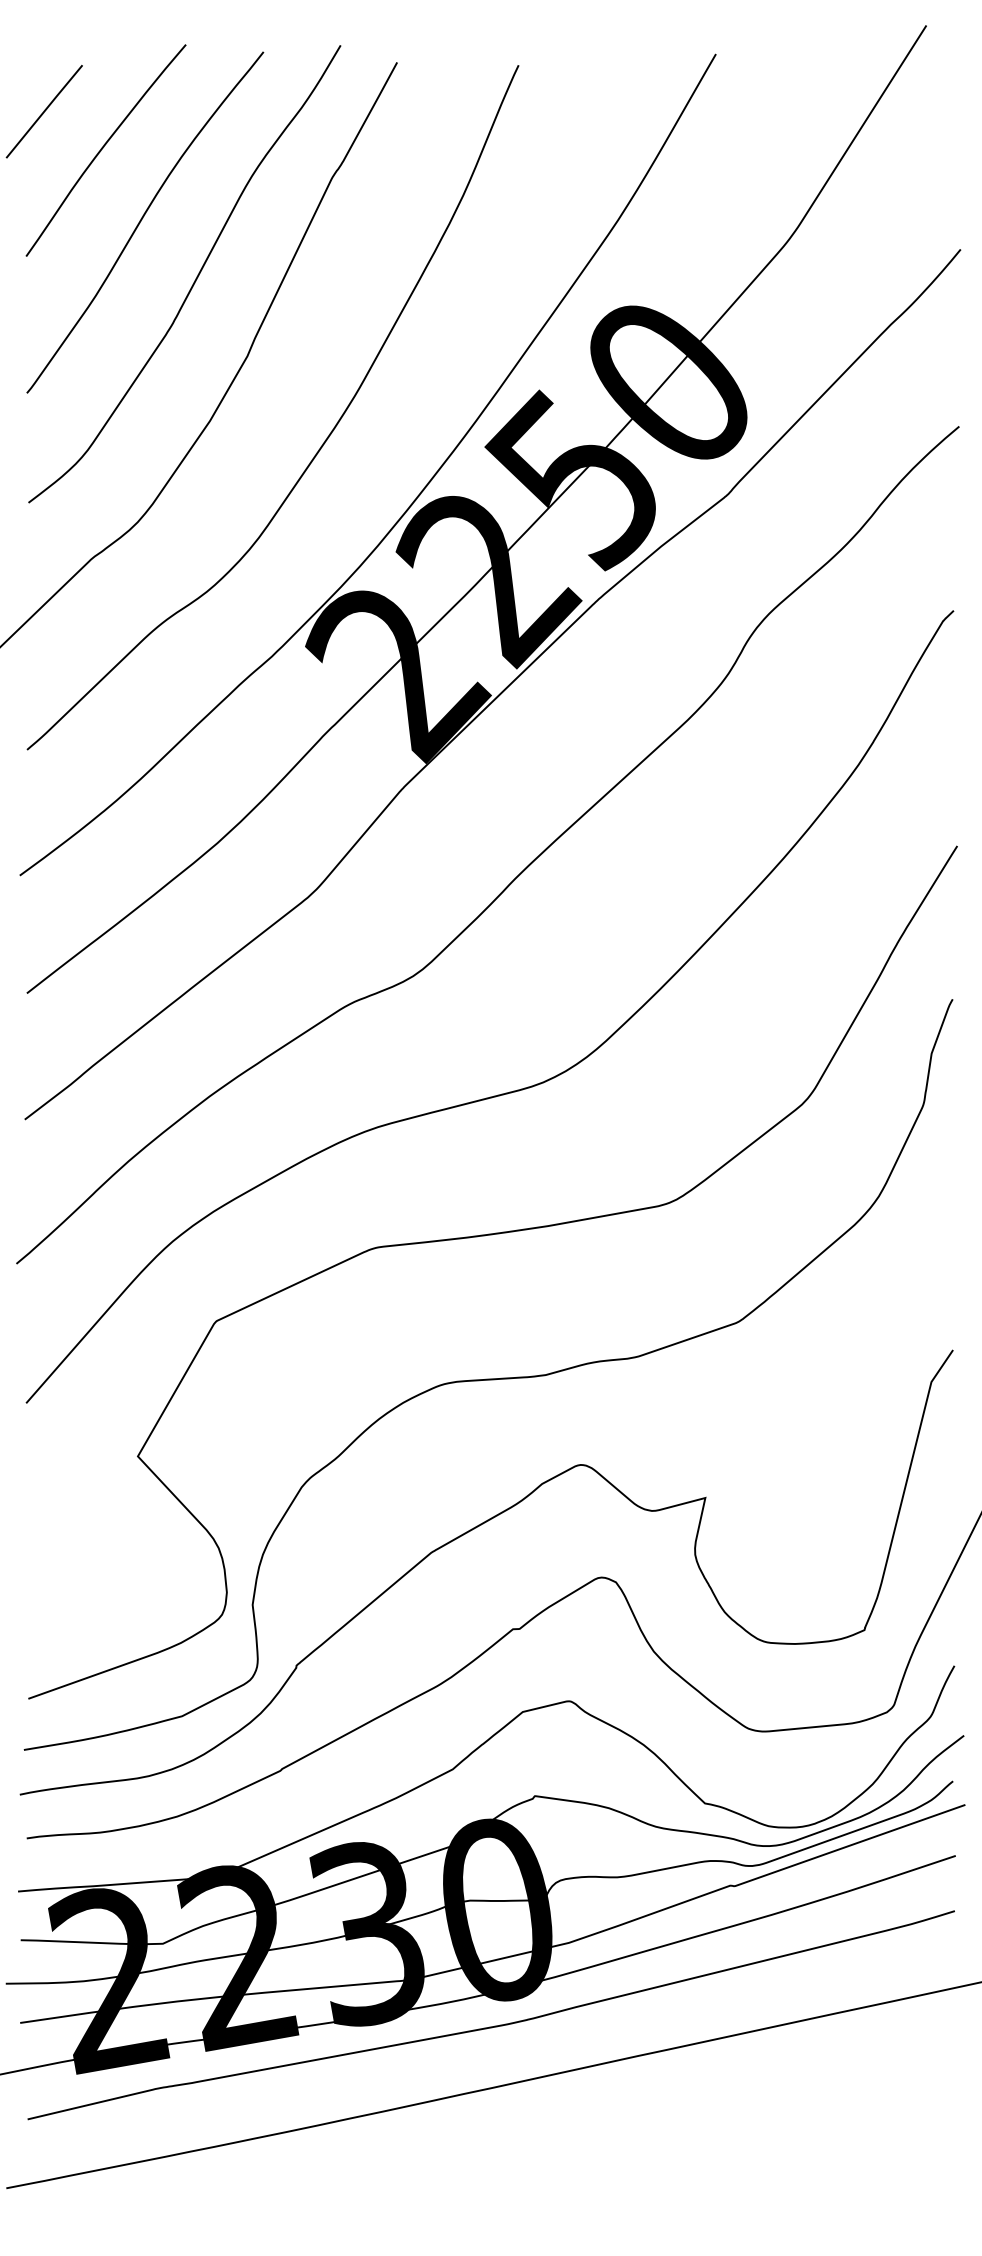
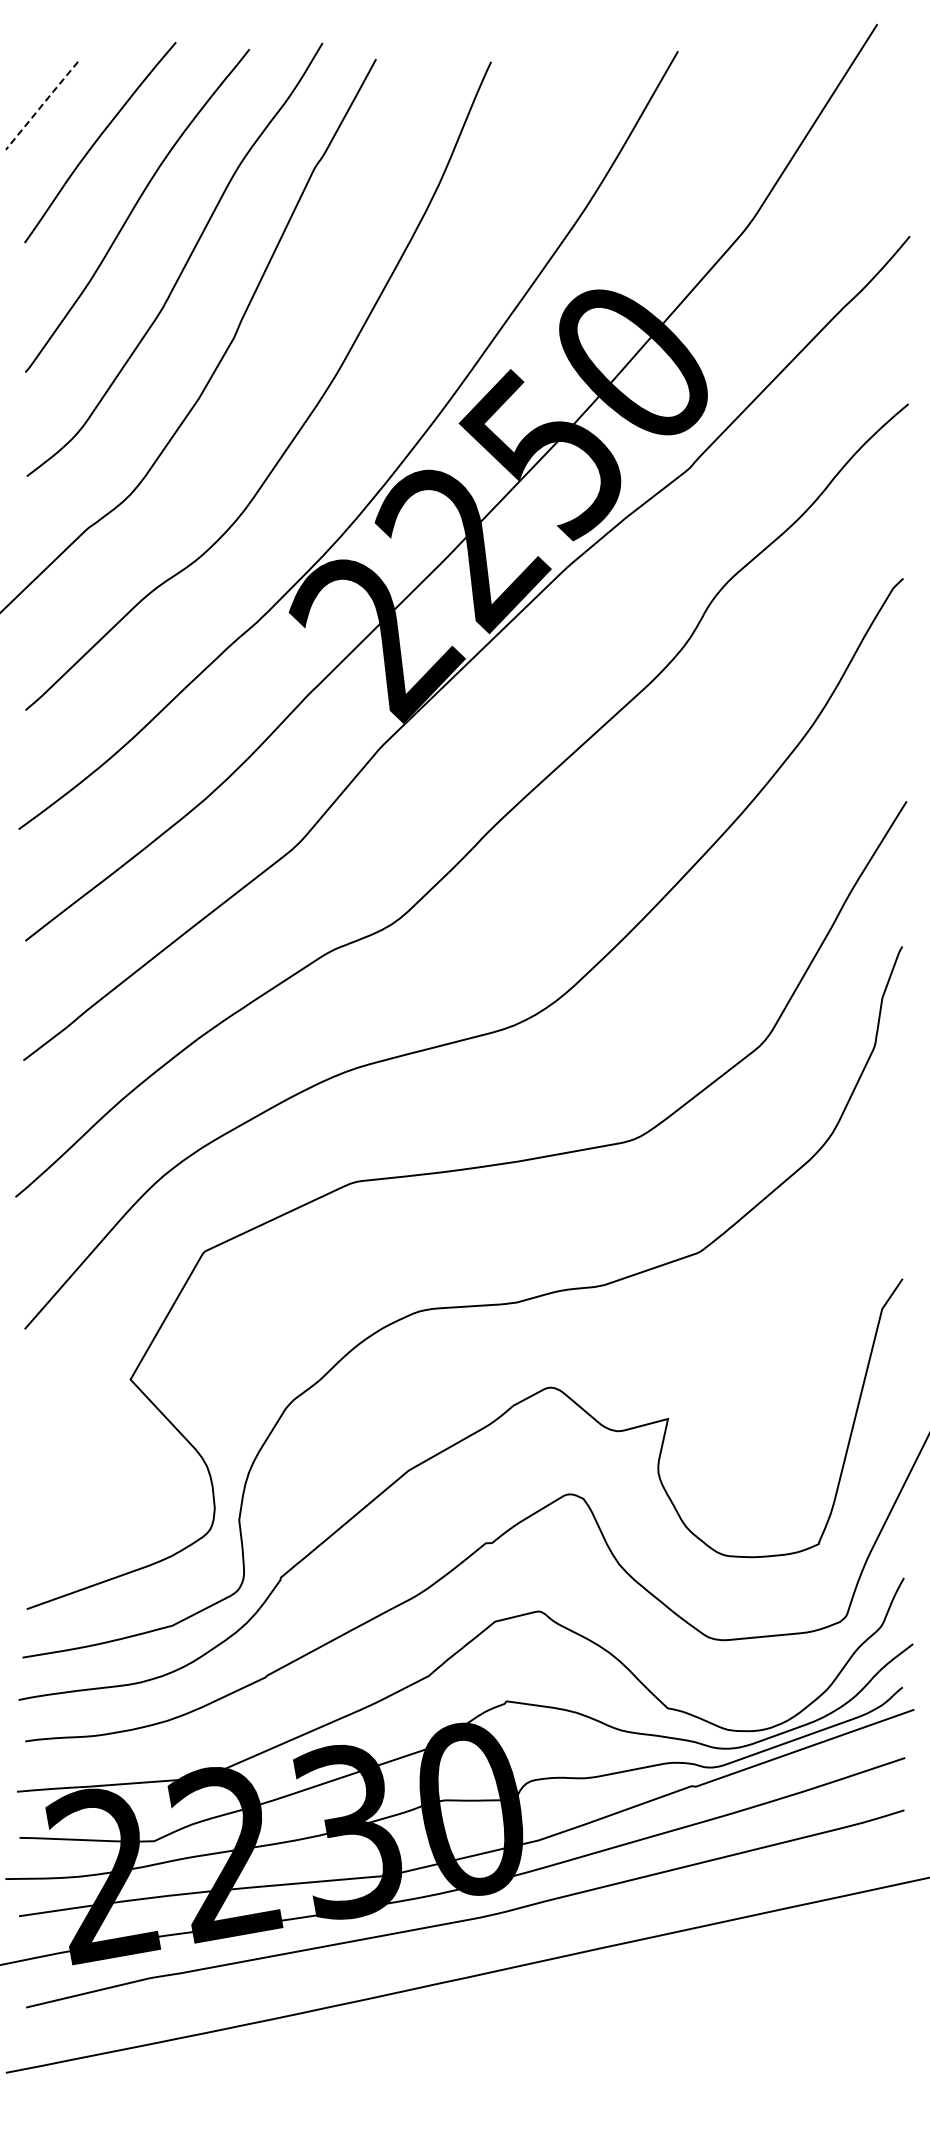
line: (44, 111) -> (42, 105), solid -> dashed

